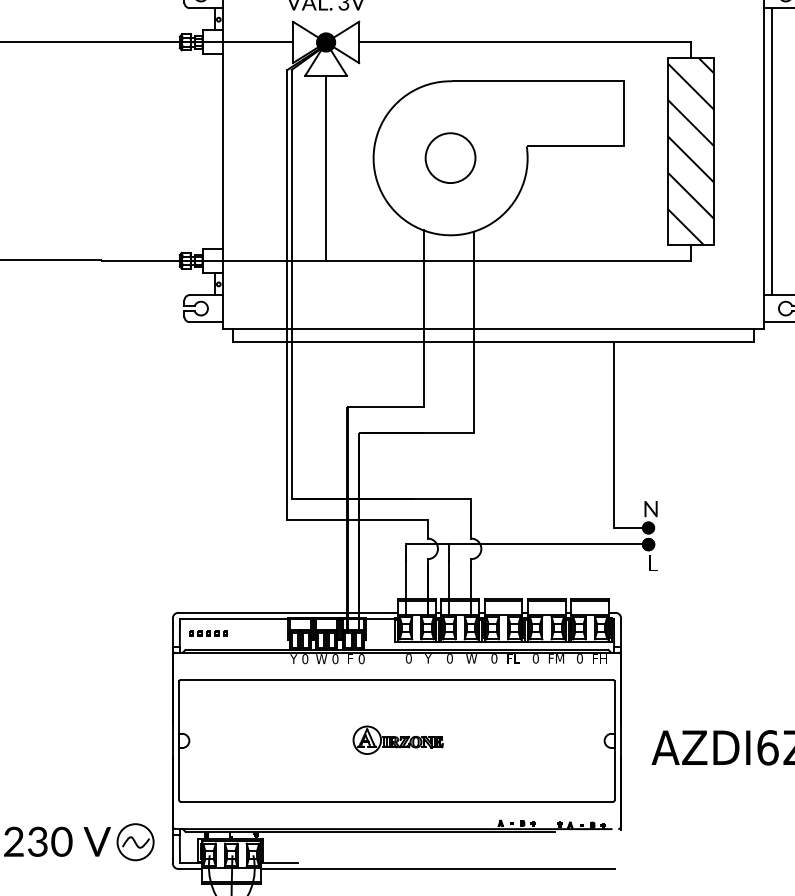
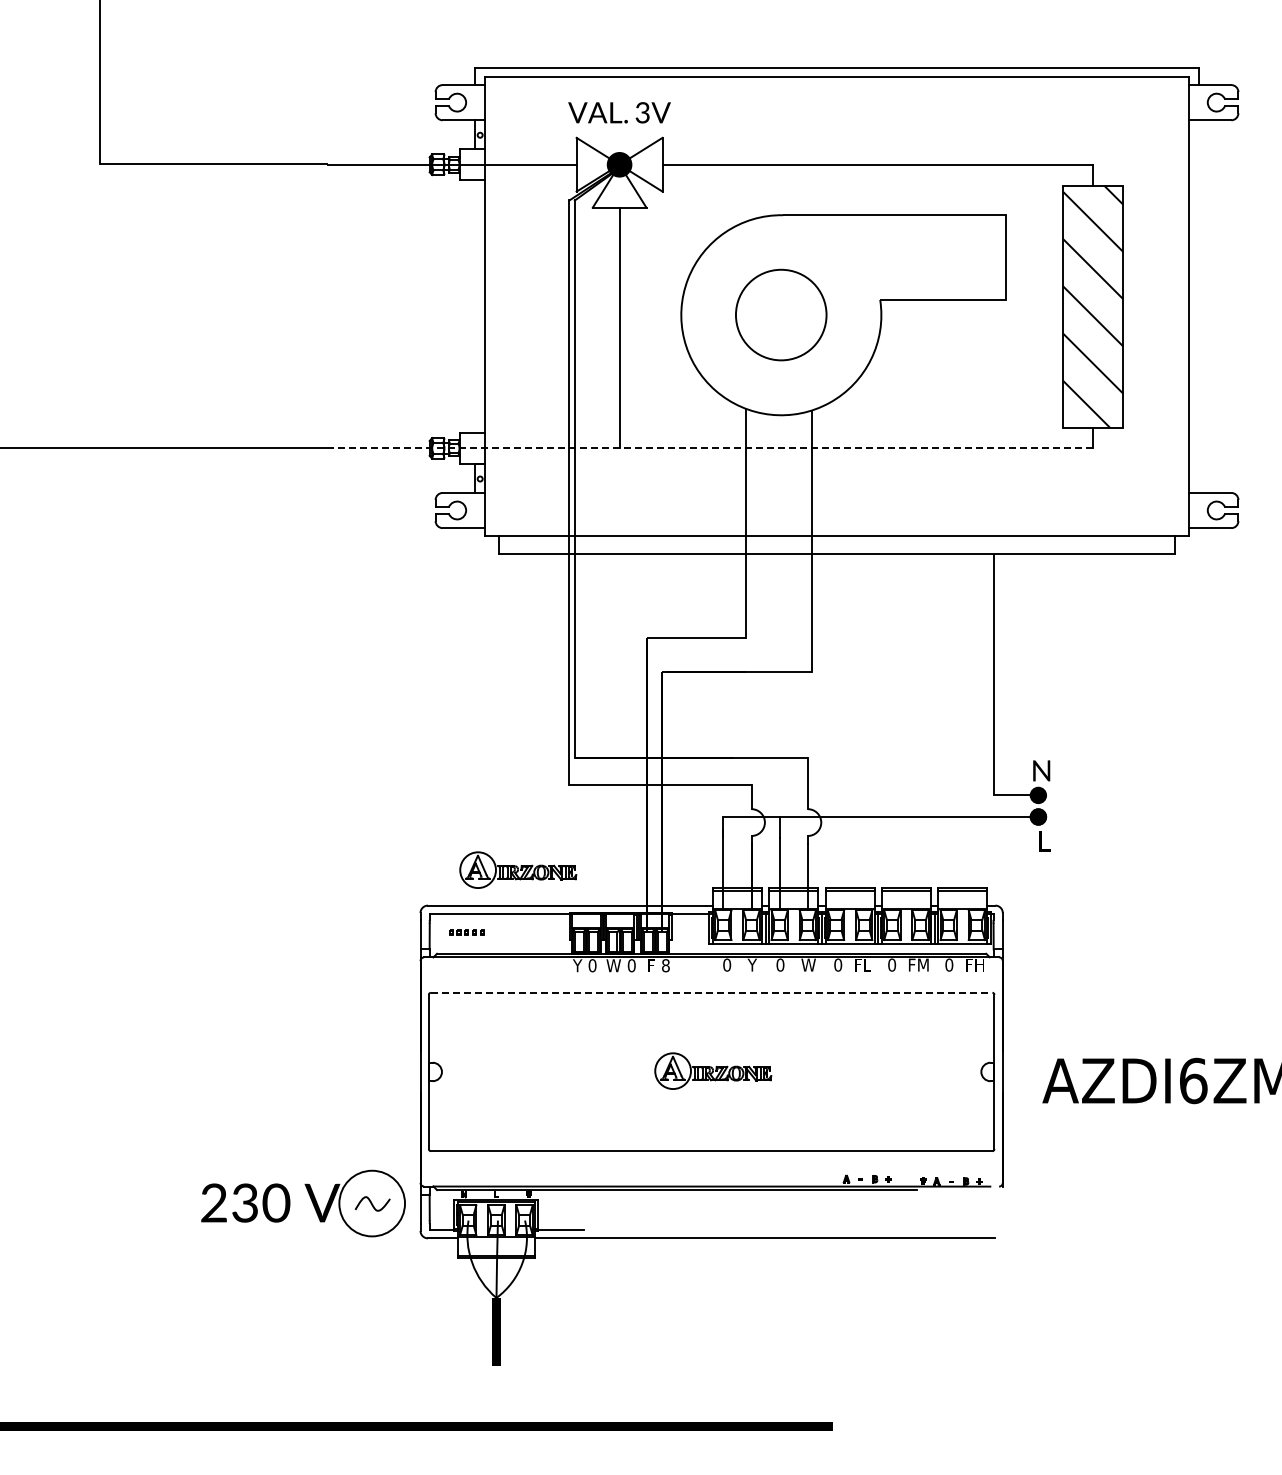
line: (771, 151) -> (1198, 306), removed
circle: (449, 157) -> (780, 314), size x1.4
line: (396, 260) -> (710, 448), solid -> dashed
part: (248, 585) -> (518, 869), added
part: (208, 633) -> (466, 932), size x0.7
text: (361, 658) -> (665, 965), 0 -> 8
line: (396, 679) -> (711, 992), solid -> dashed
circle: (135, 842) -> (371, 1203), size x1.4

